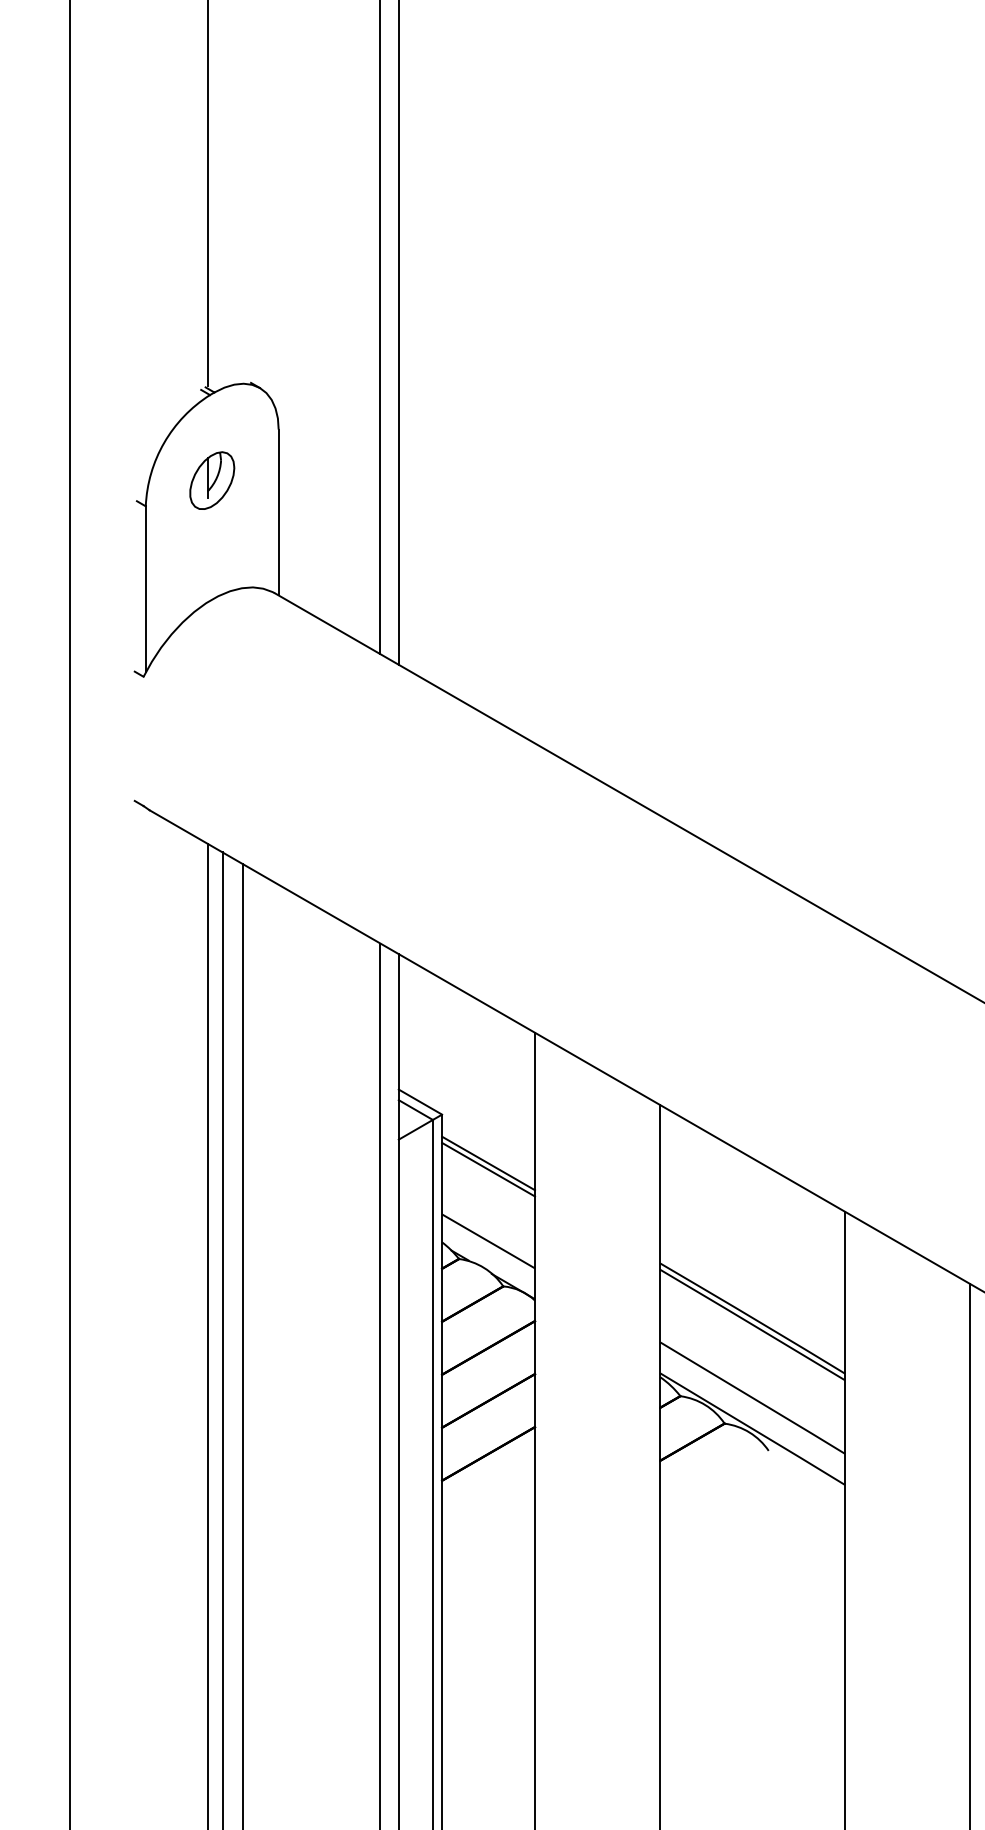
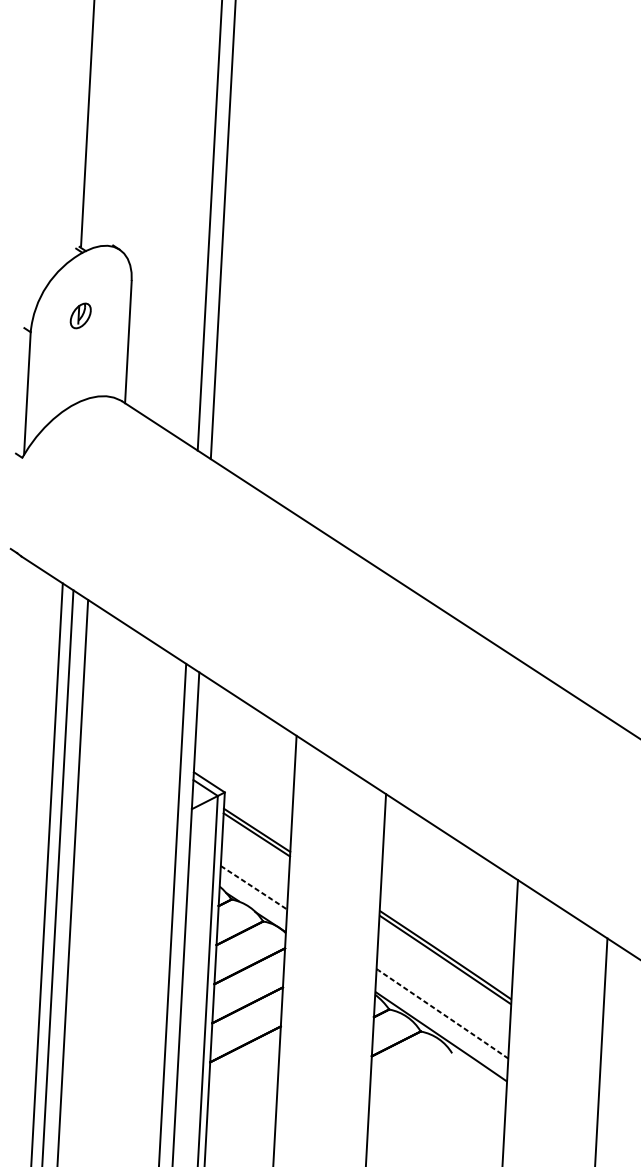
part: (212, 480) -> (80, 315), size x0.6
line: (489, 1241) -> (254, 887), solid -> dashed
line: (752, 1397) -> (442, 1013), solid -> dashed

